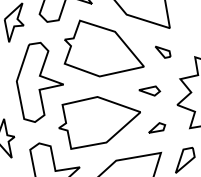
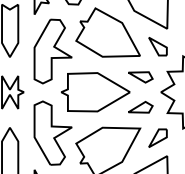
part: (162, 51) -> (157, 46), size x1.67
part: (149, 92) -> (140, 77), size x1.43
part: (156, 127) -> (140, 107), size x1.67

